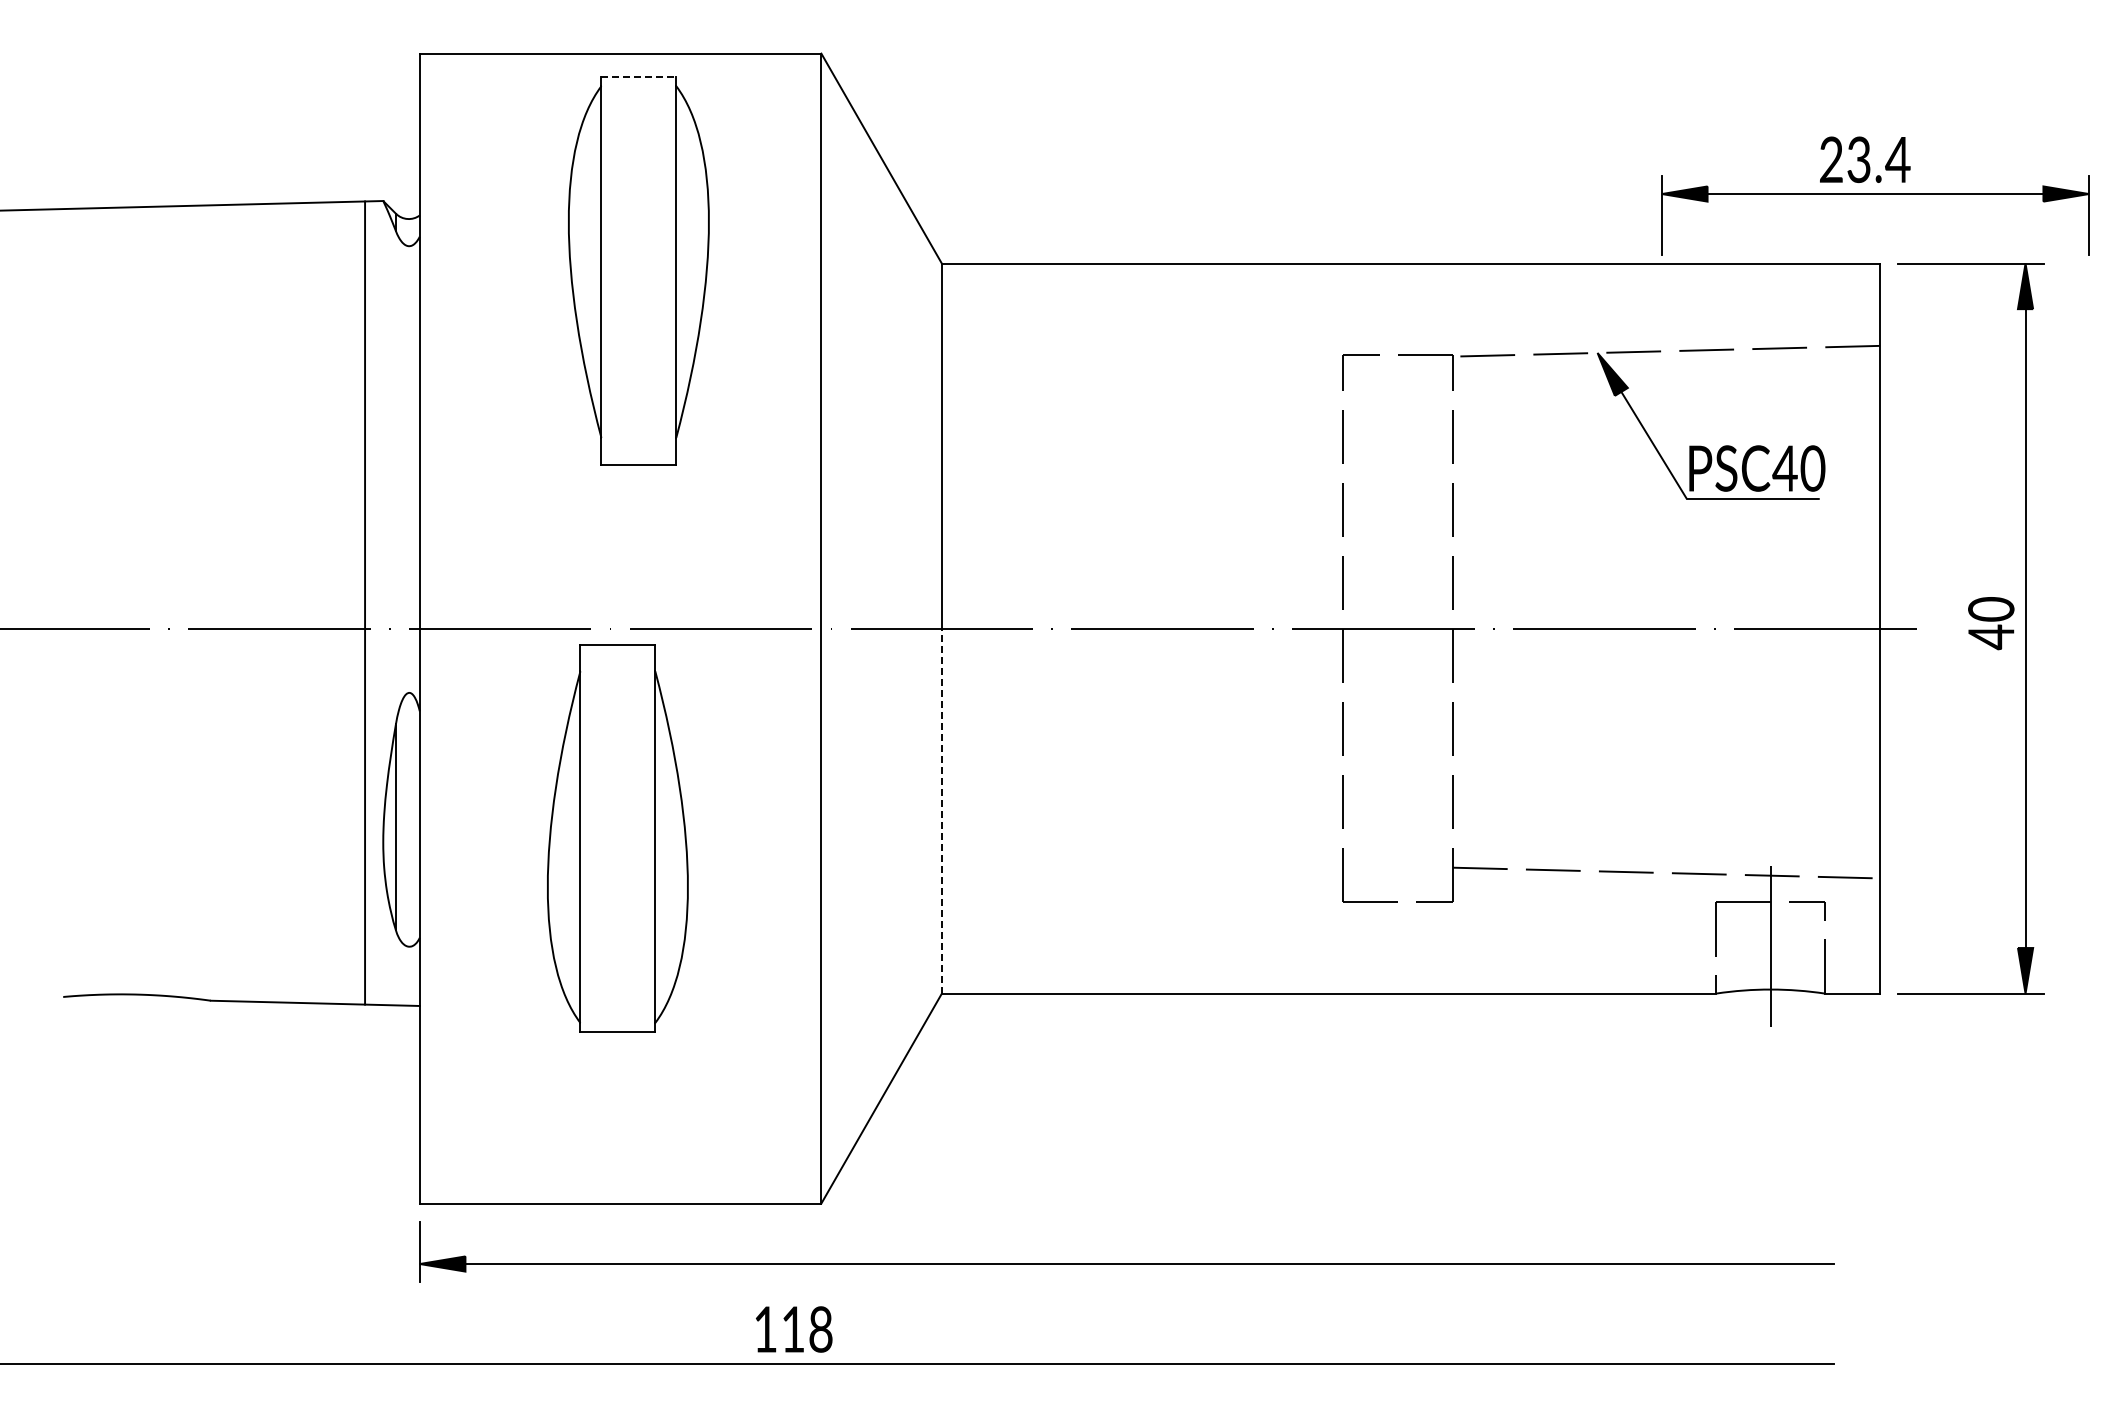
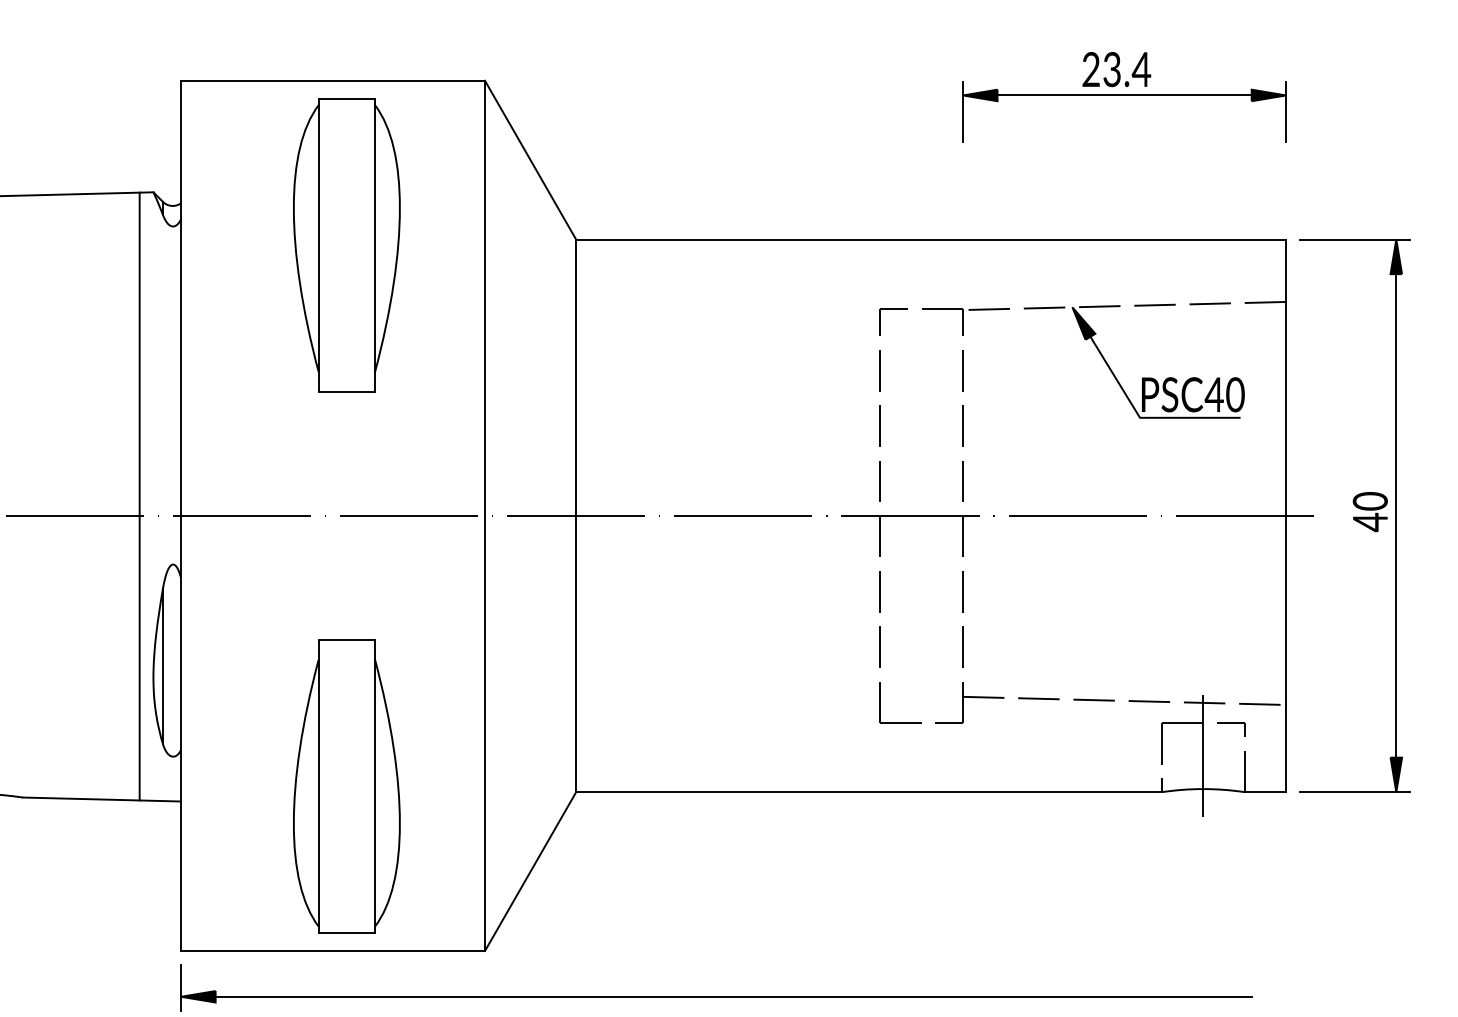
line: (639, 77) -> (347, 98), dashed -> solid
part: (1875, 195) -> (1124, 96), moved
line: (941, 811) -> (575, 654), dashed -> solid
part: (617, 838) -> (346, 786), moved

